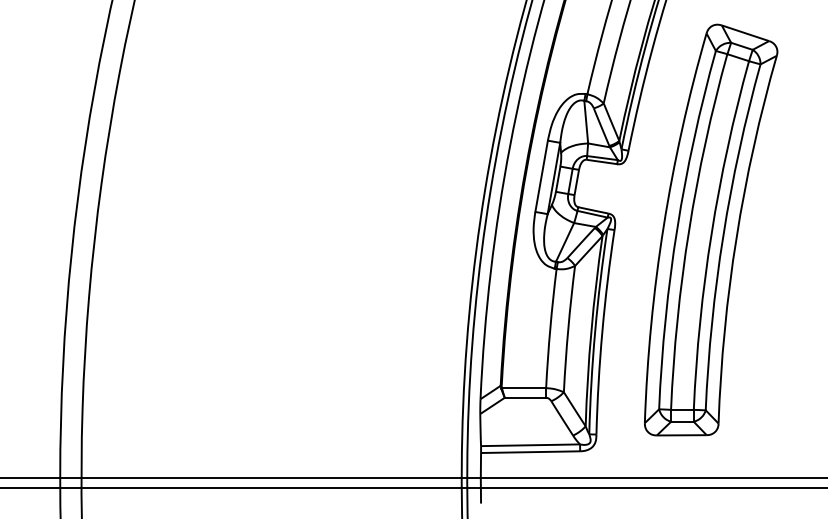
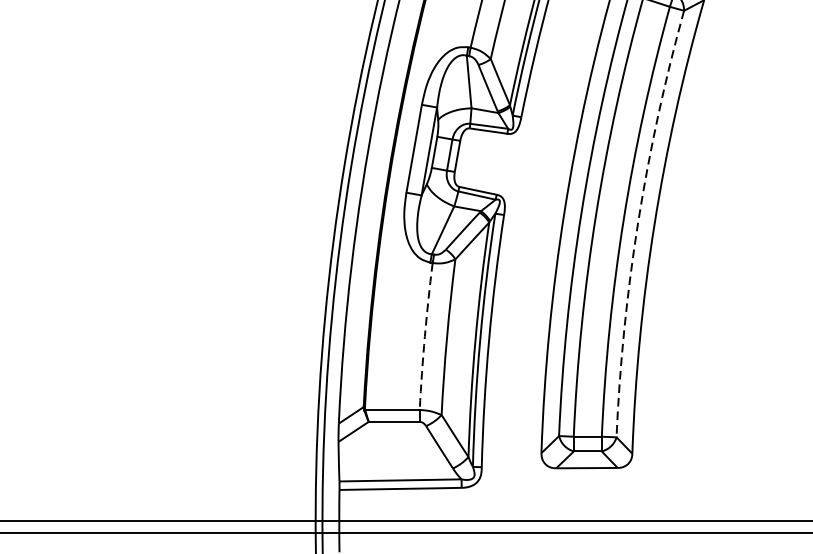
arc: (723, 235) -> (638, 221), solid -> dashed
arc: (550, 328) -> (425, 336), solid -> dashed

